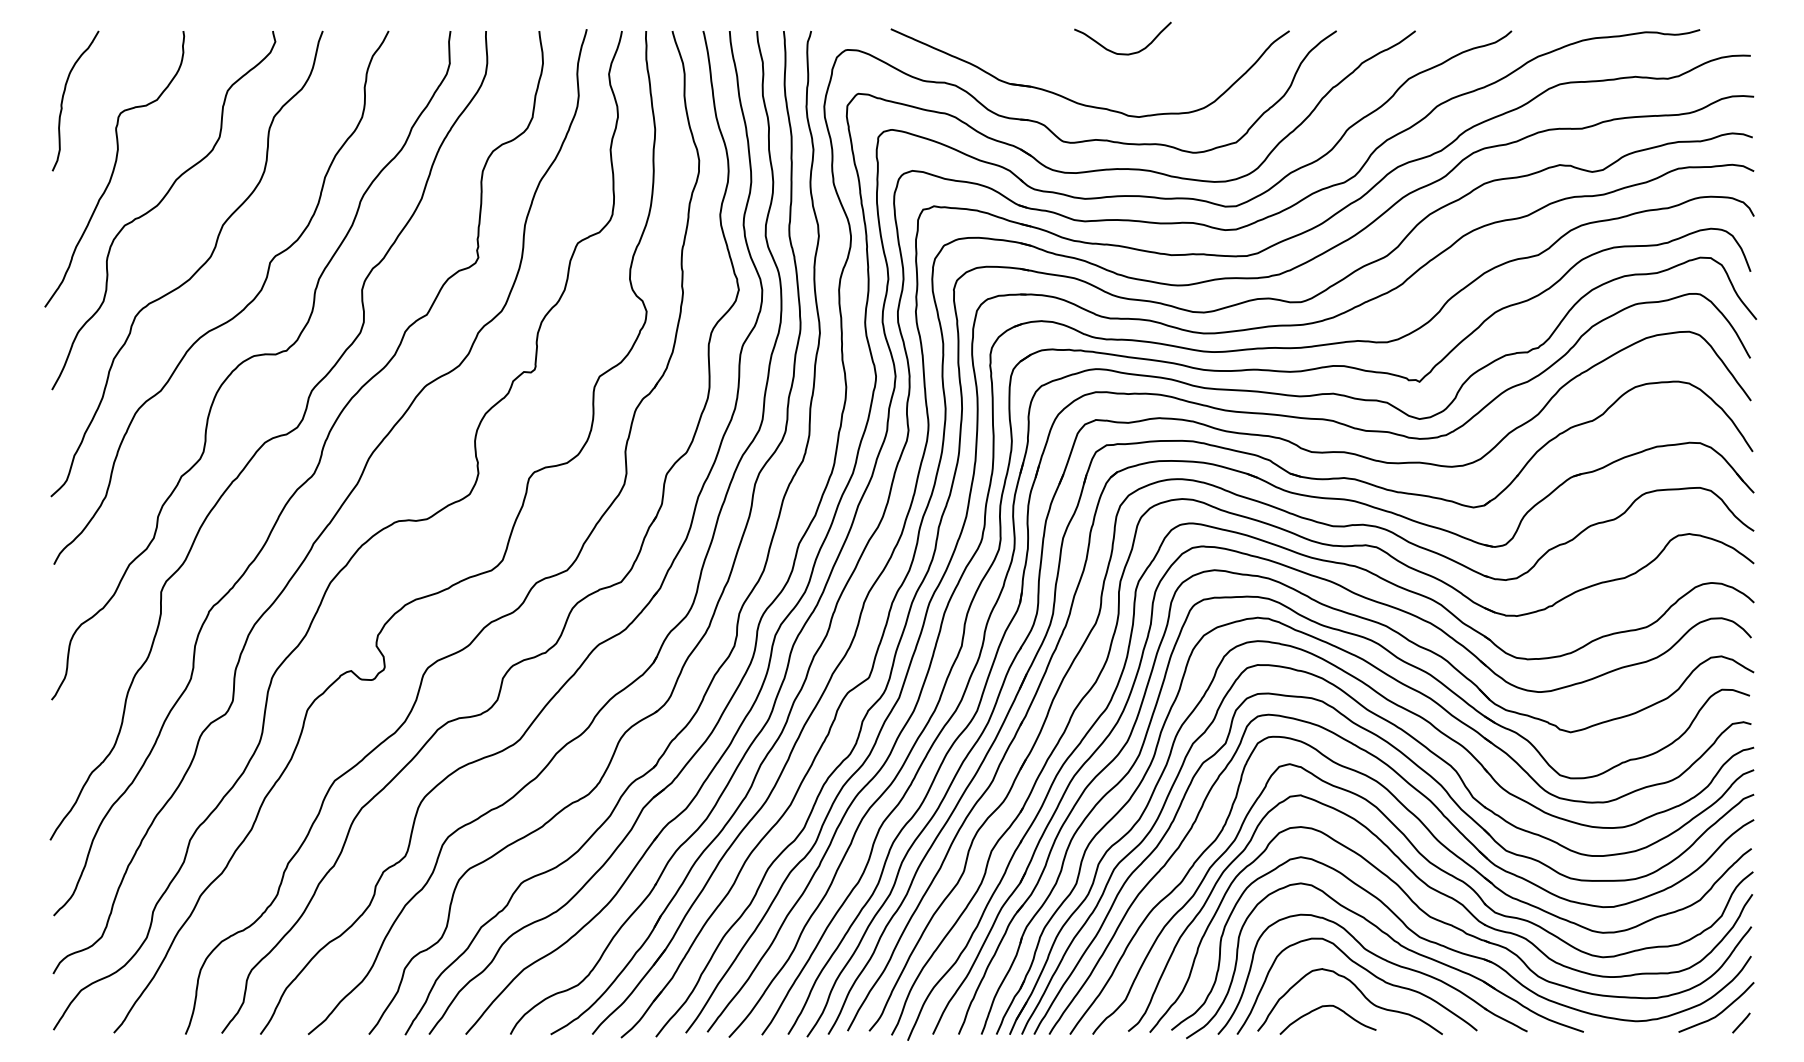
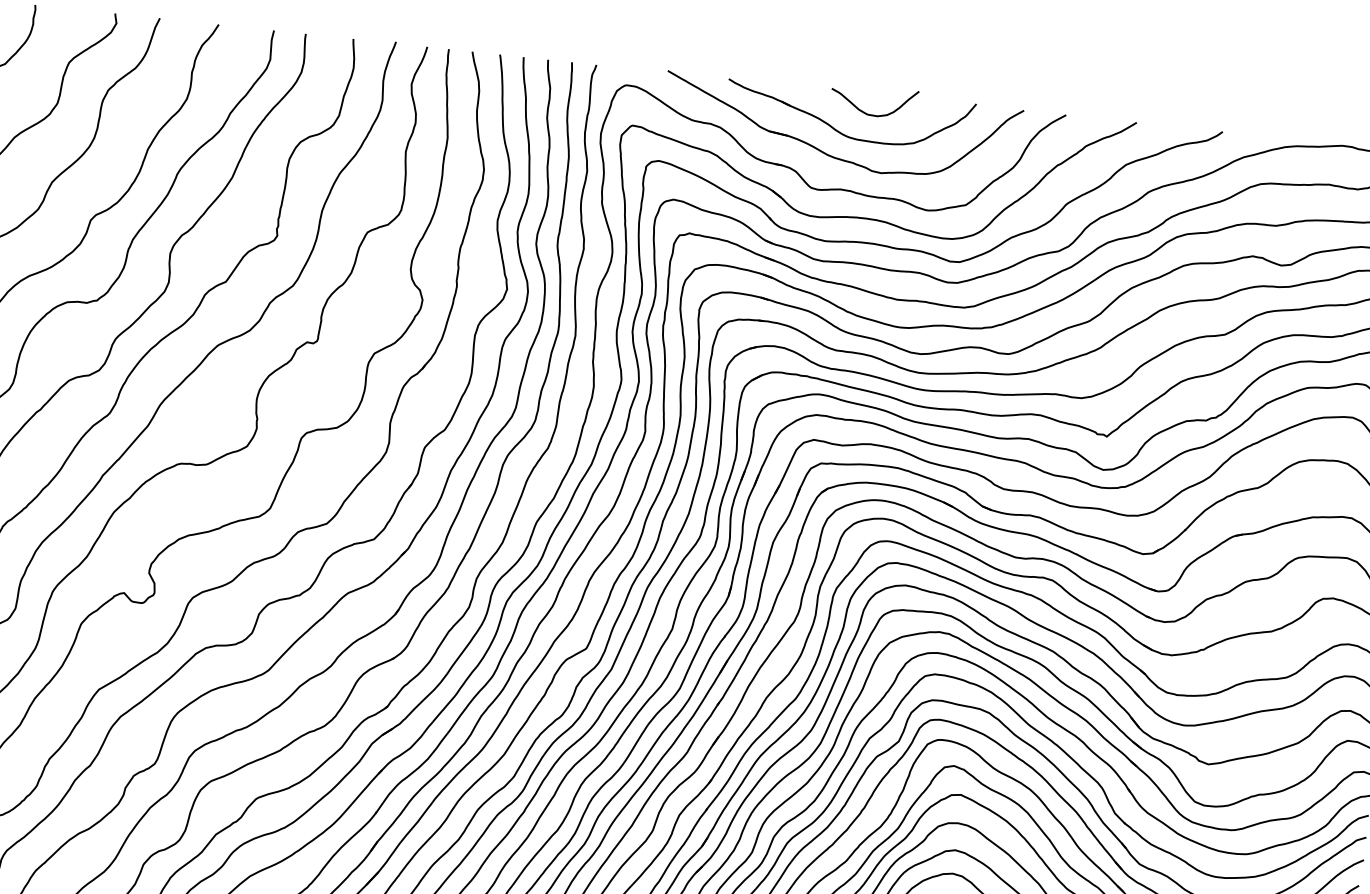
part: (1087, 75) -> (839, 131), added

